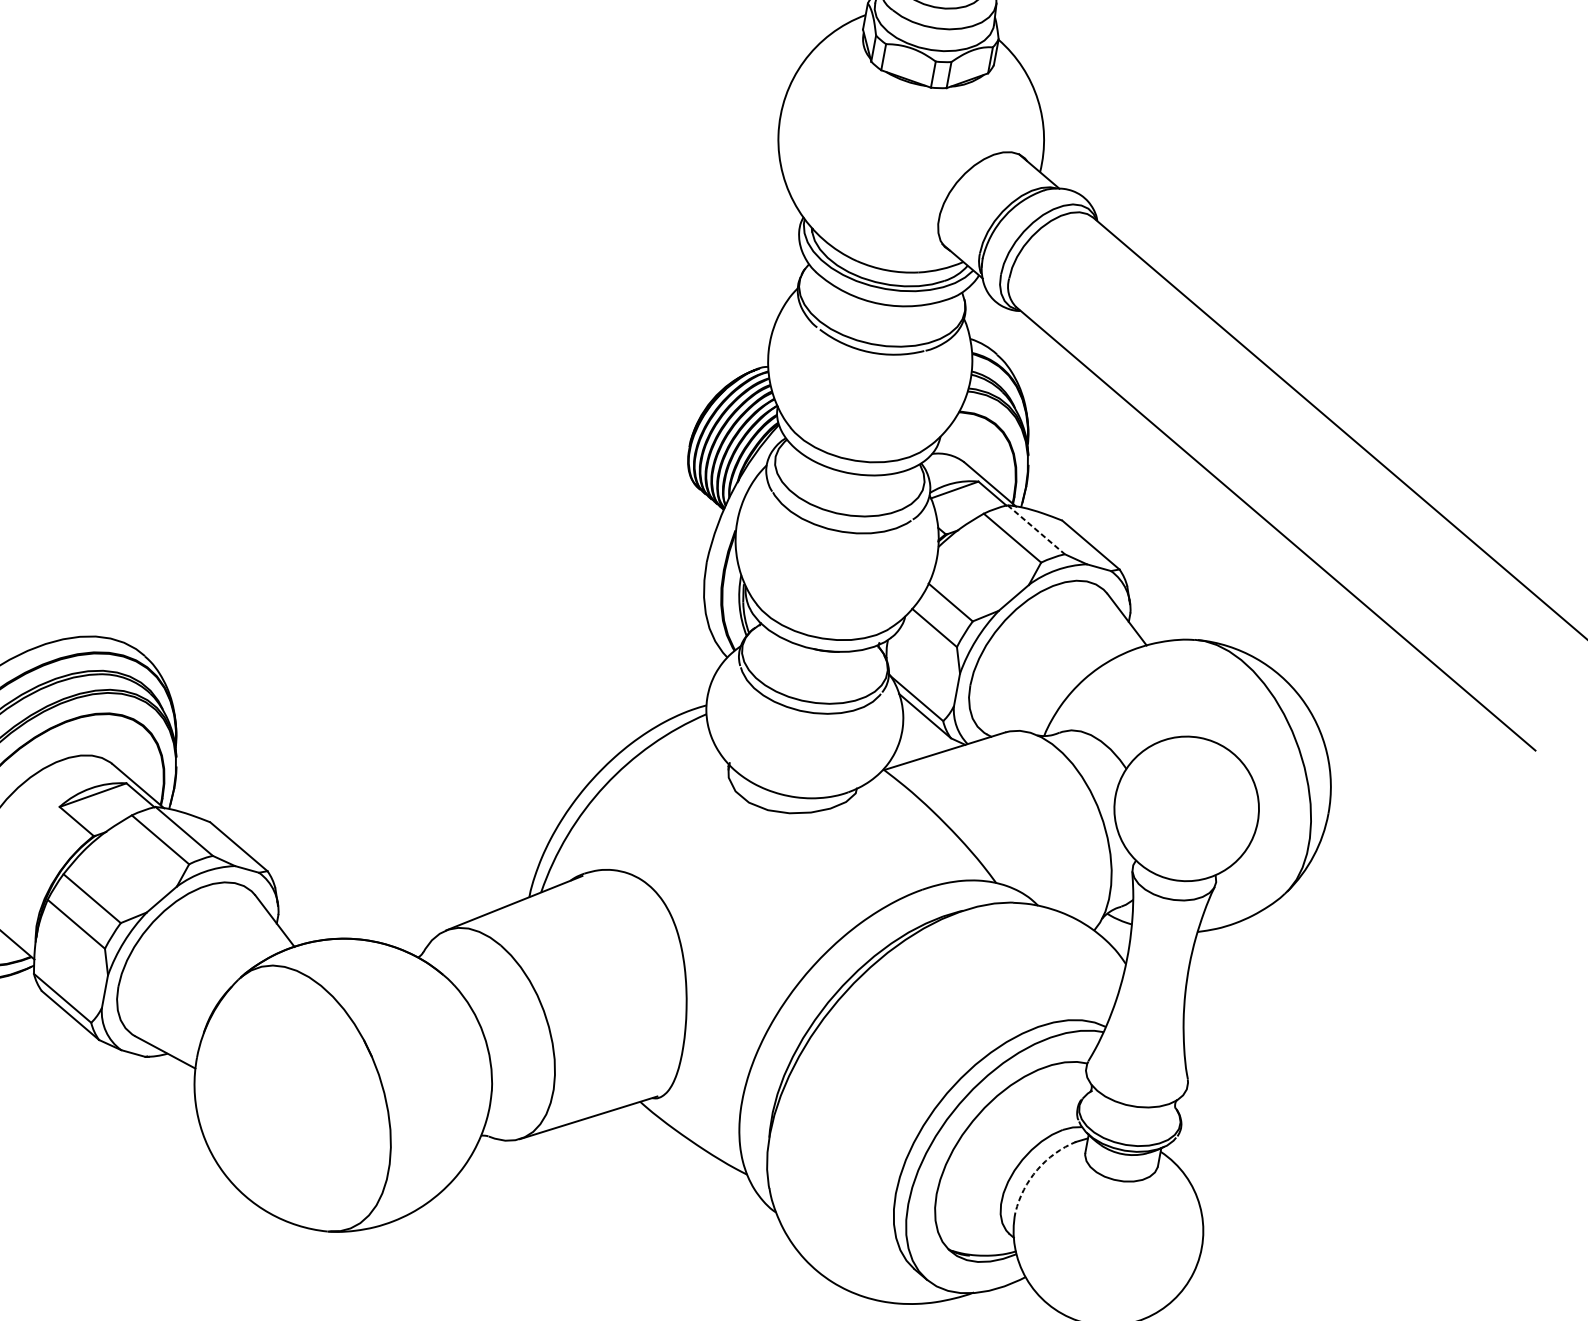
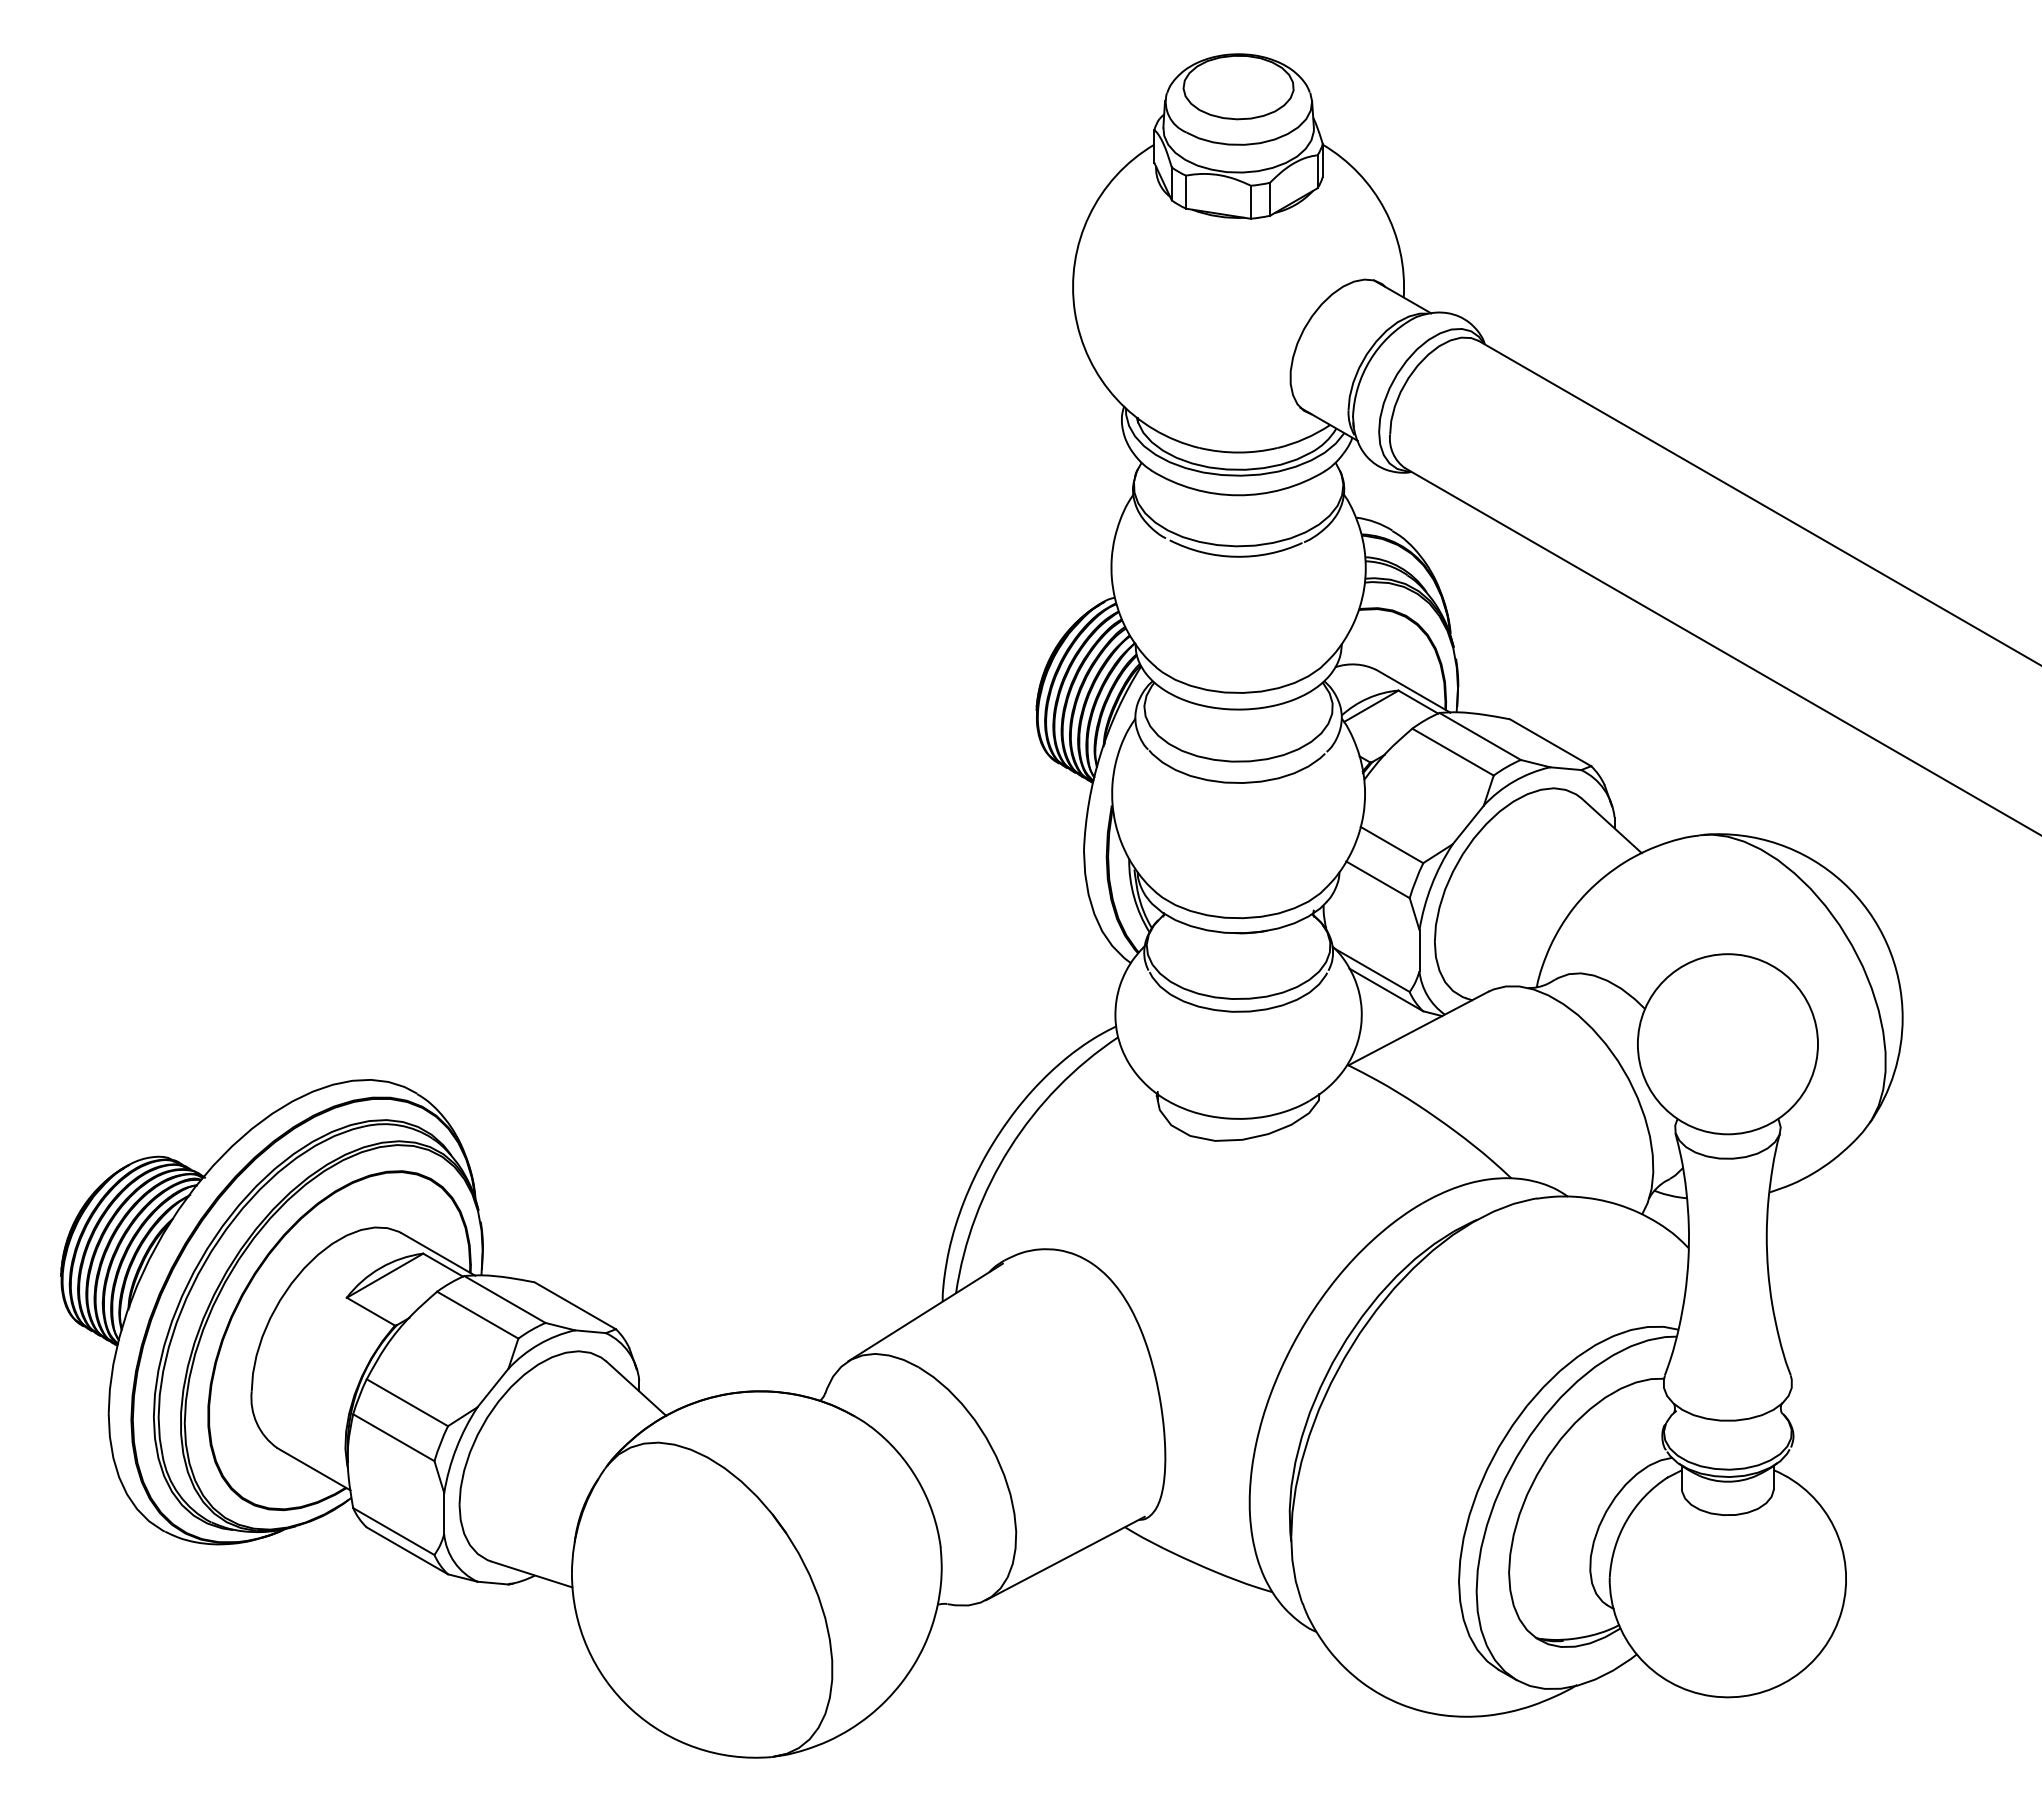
line: (1036, 529) -> (1480, 736), dashed -> solid
arc: (1037, 1169) -> (1626, 1520), dashed -> solid

